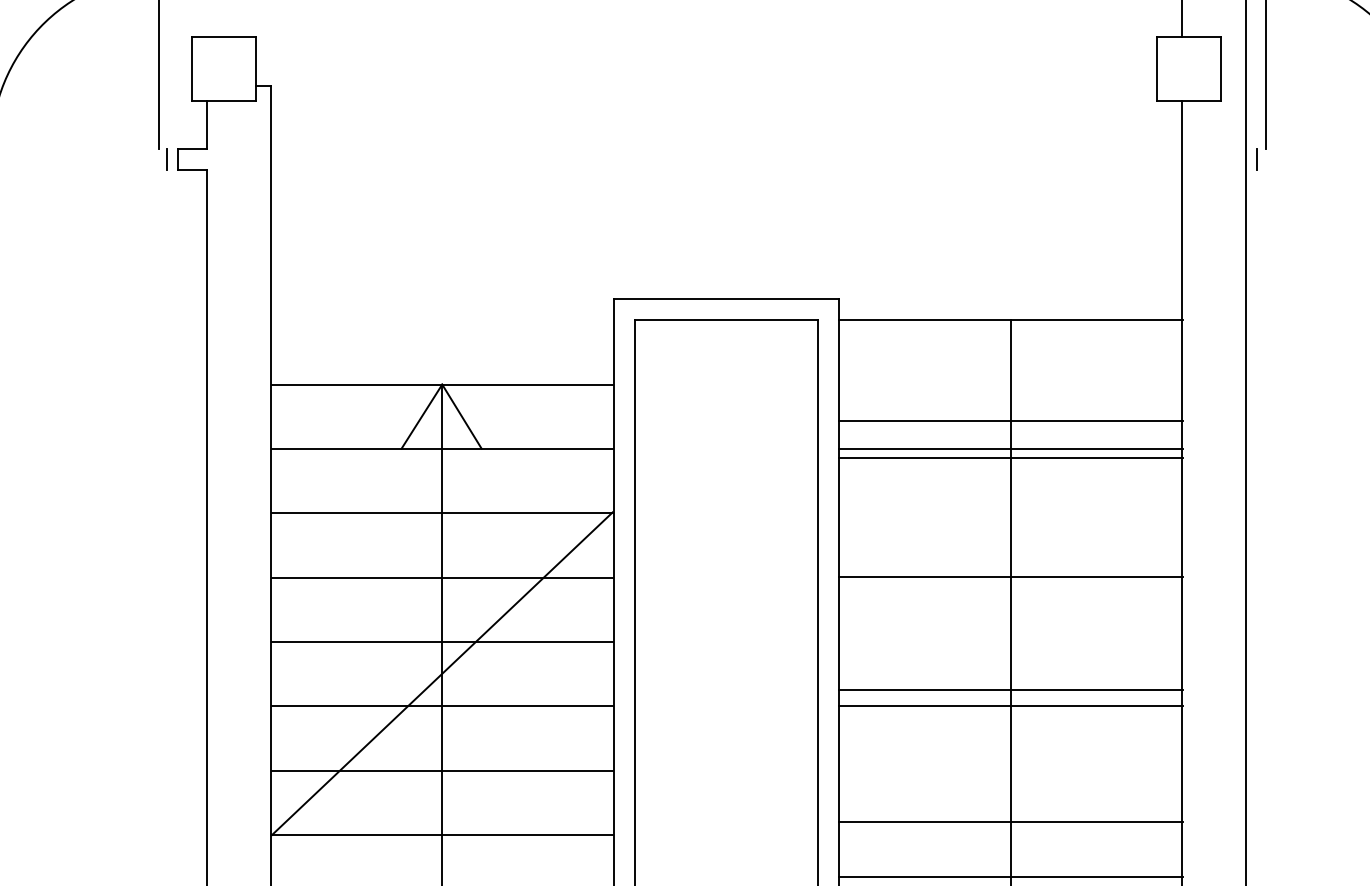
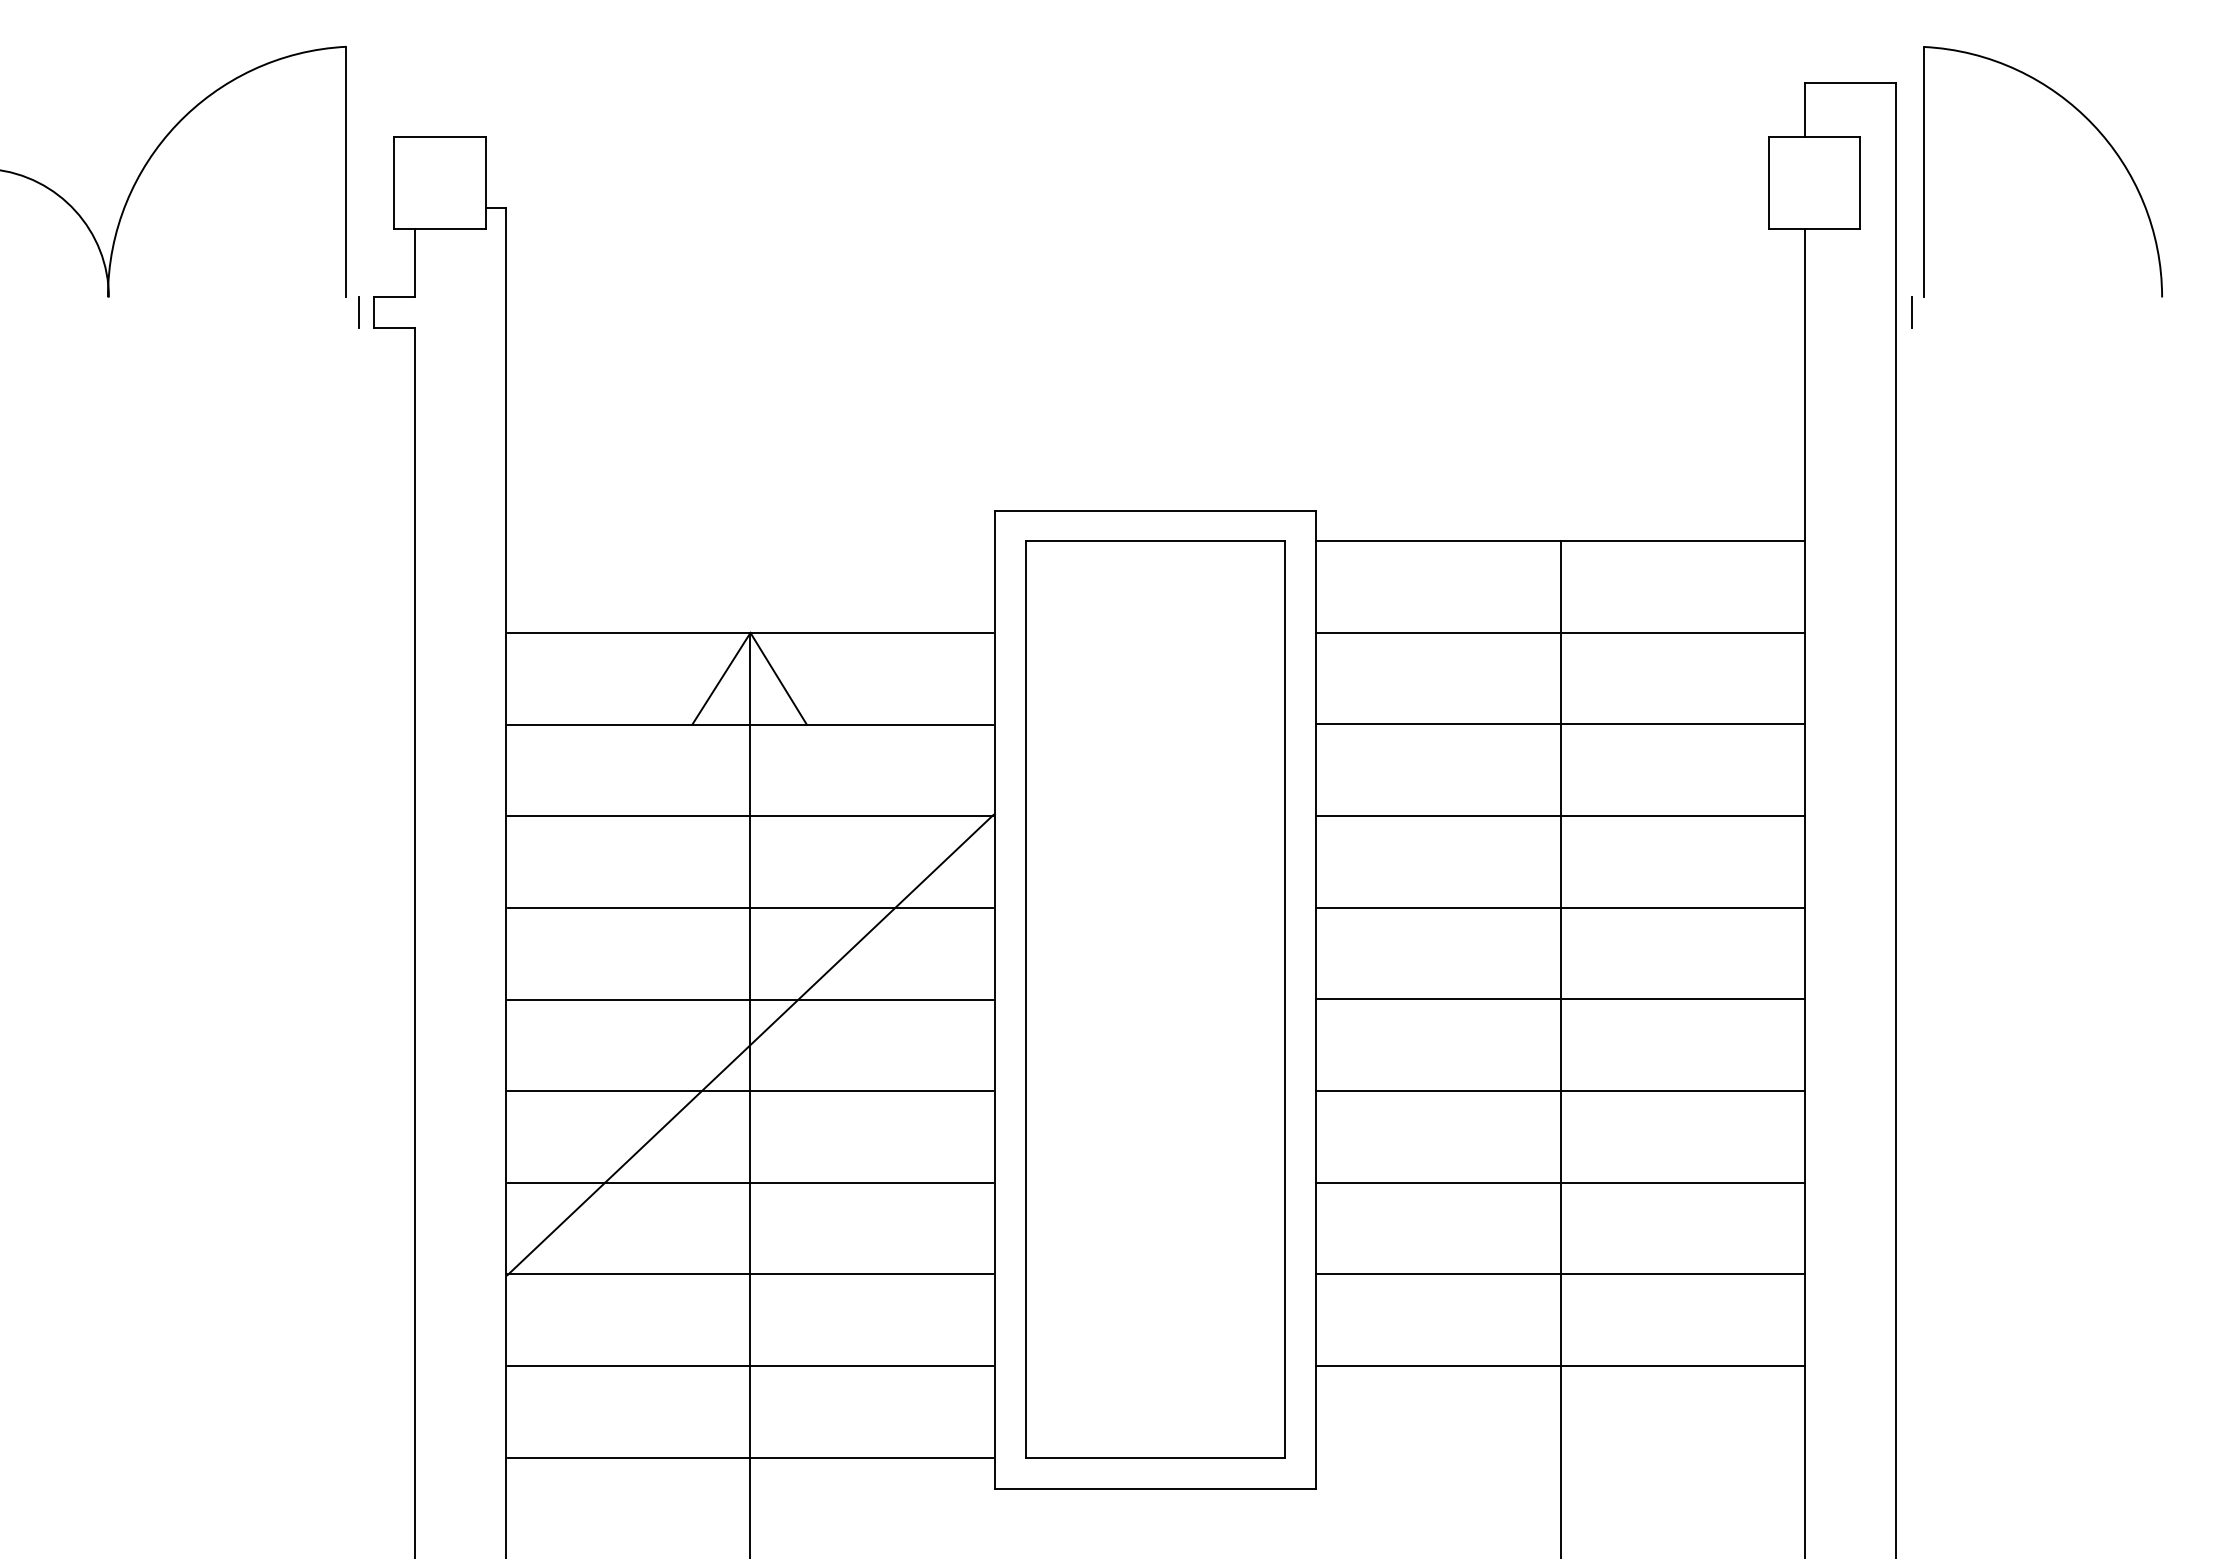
line: (1010, 420) -> (1560, 632), moved
line: (1010, 457) -> (1560, 816), moved
line: (1010, 690) -> (1560, 999), moved
line: (1010, 822) -> (1560, 1182), moved
line: (1010, 876) -> (1560, 1274), moved

